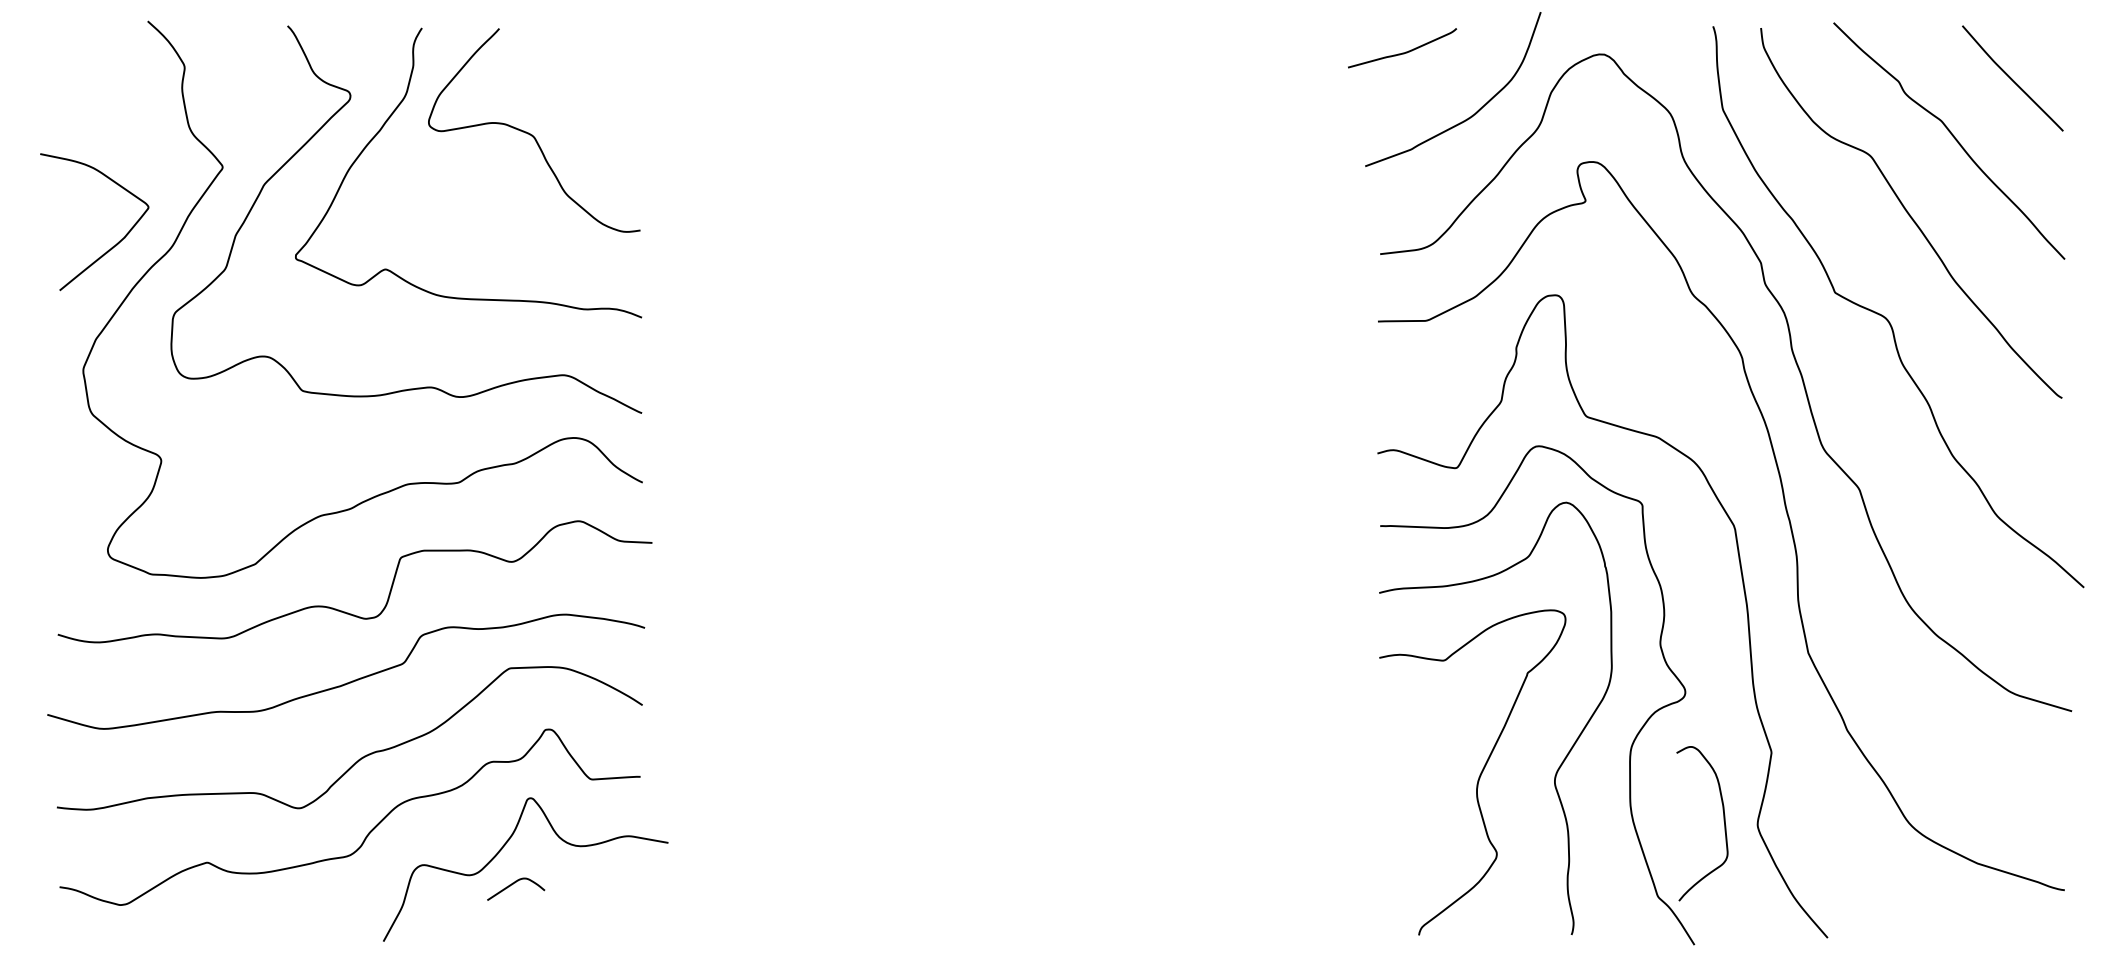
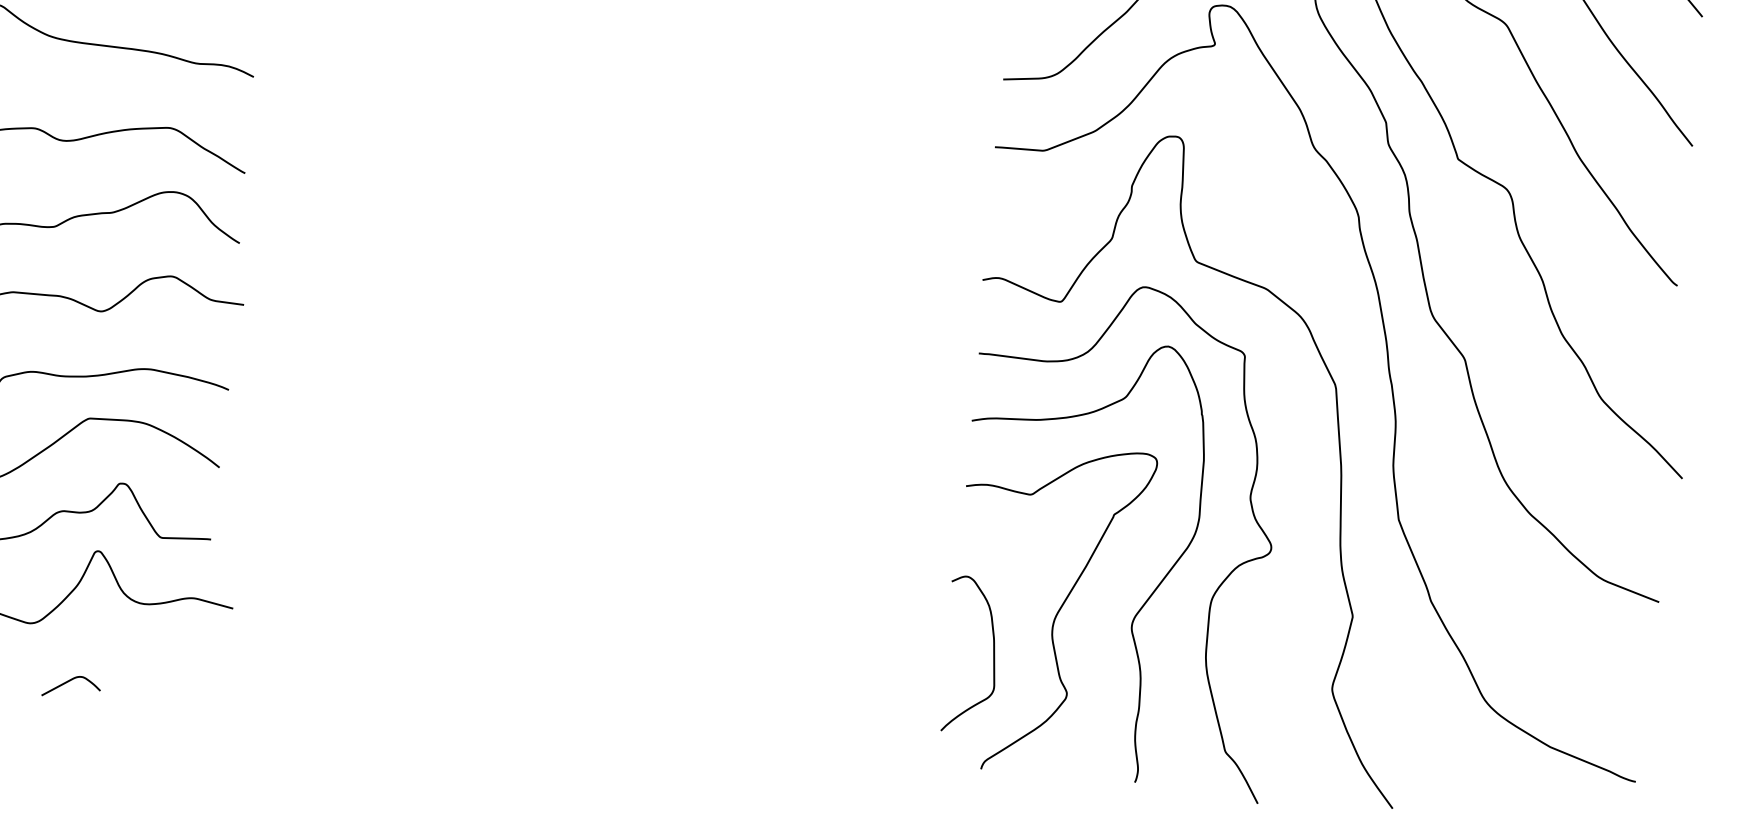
curve: (1723, 821) -> (992, 654), moved
curve: (513, 884) -> (69, 681), moved

